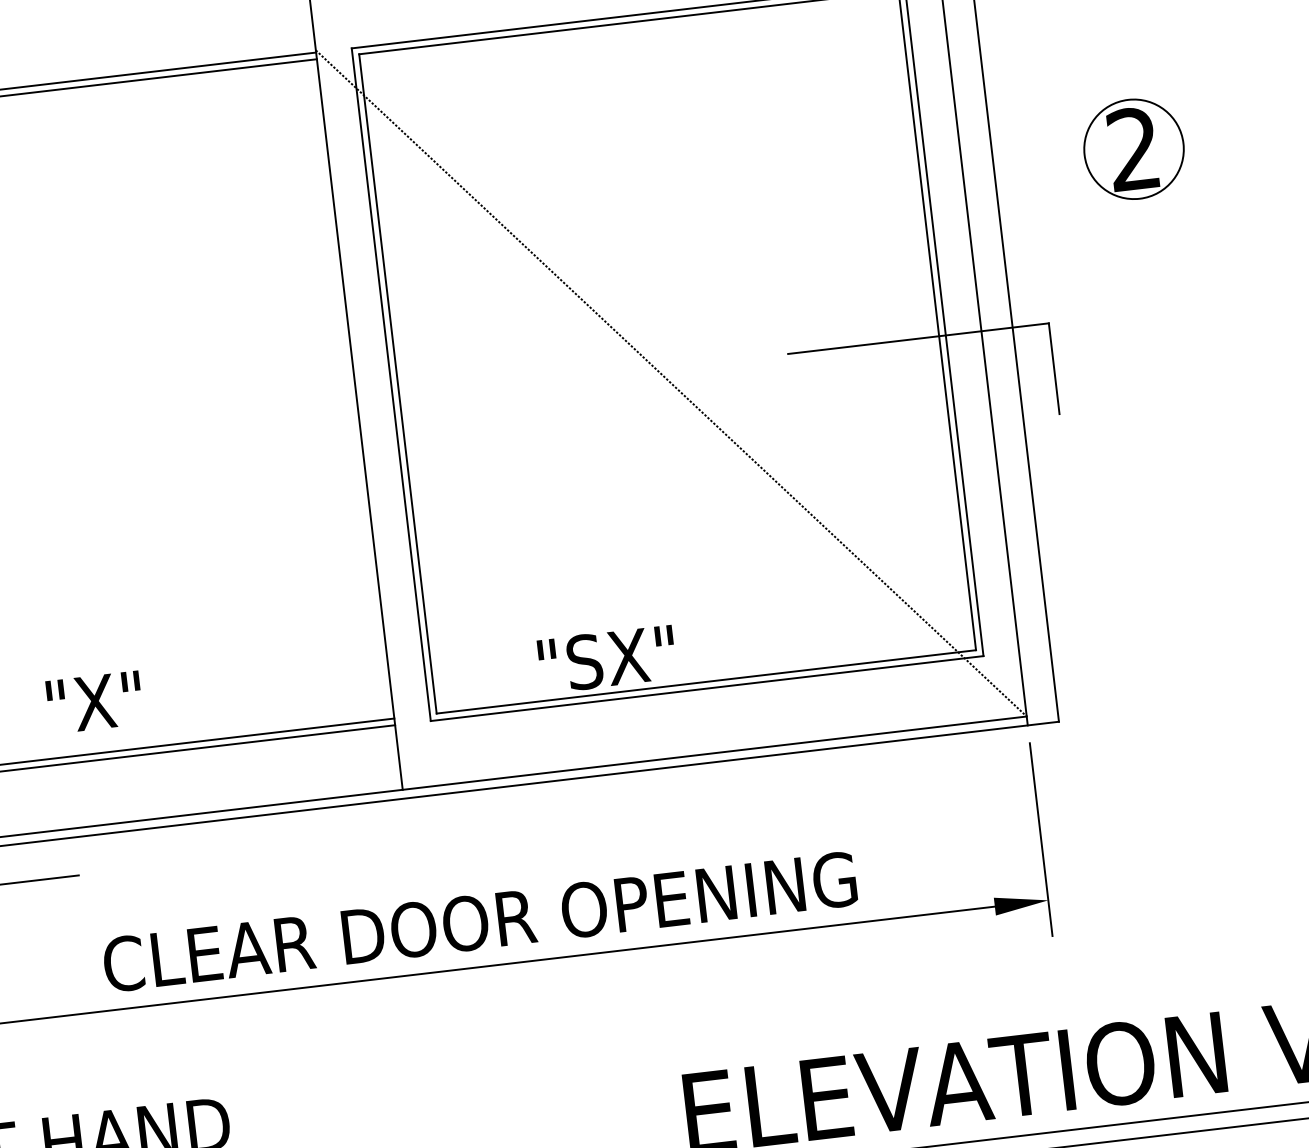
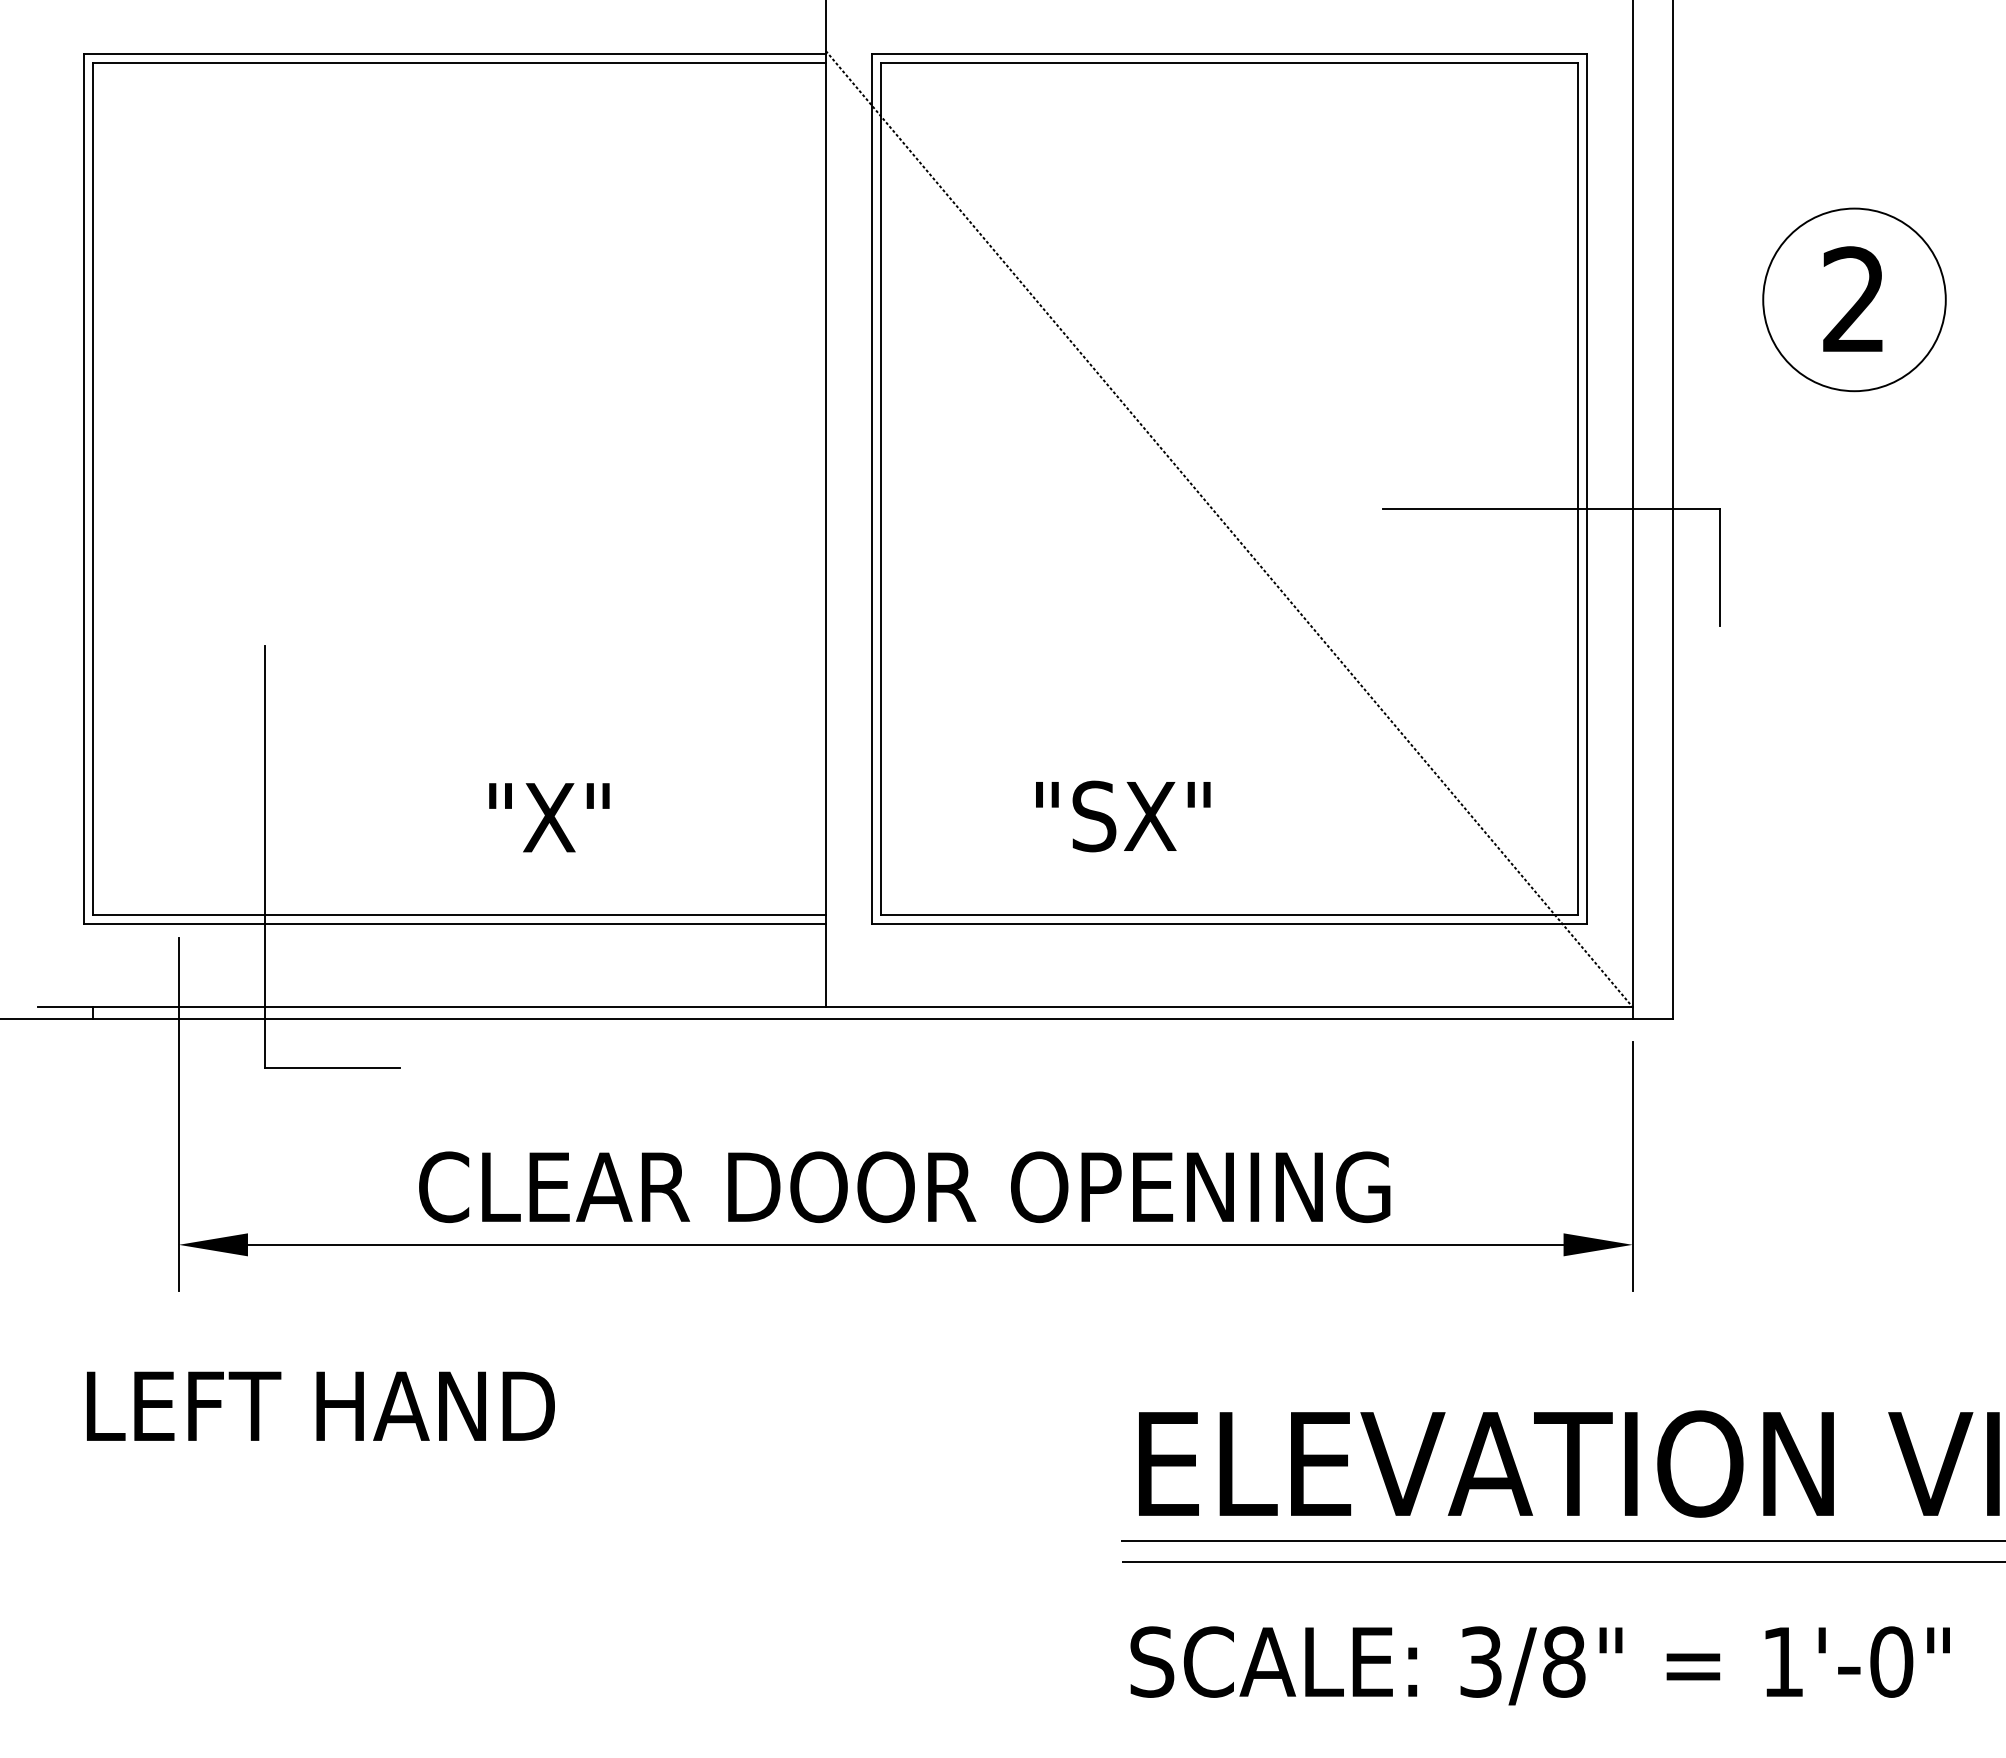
circle: (1133, 149) -> (1854, 299), size x1.43
text: (607, 659) -> (1123, 816), moved
text: (94, 702) -> (549, 817), moved

